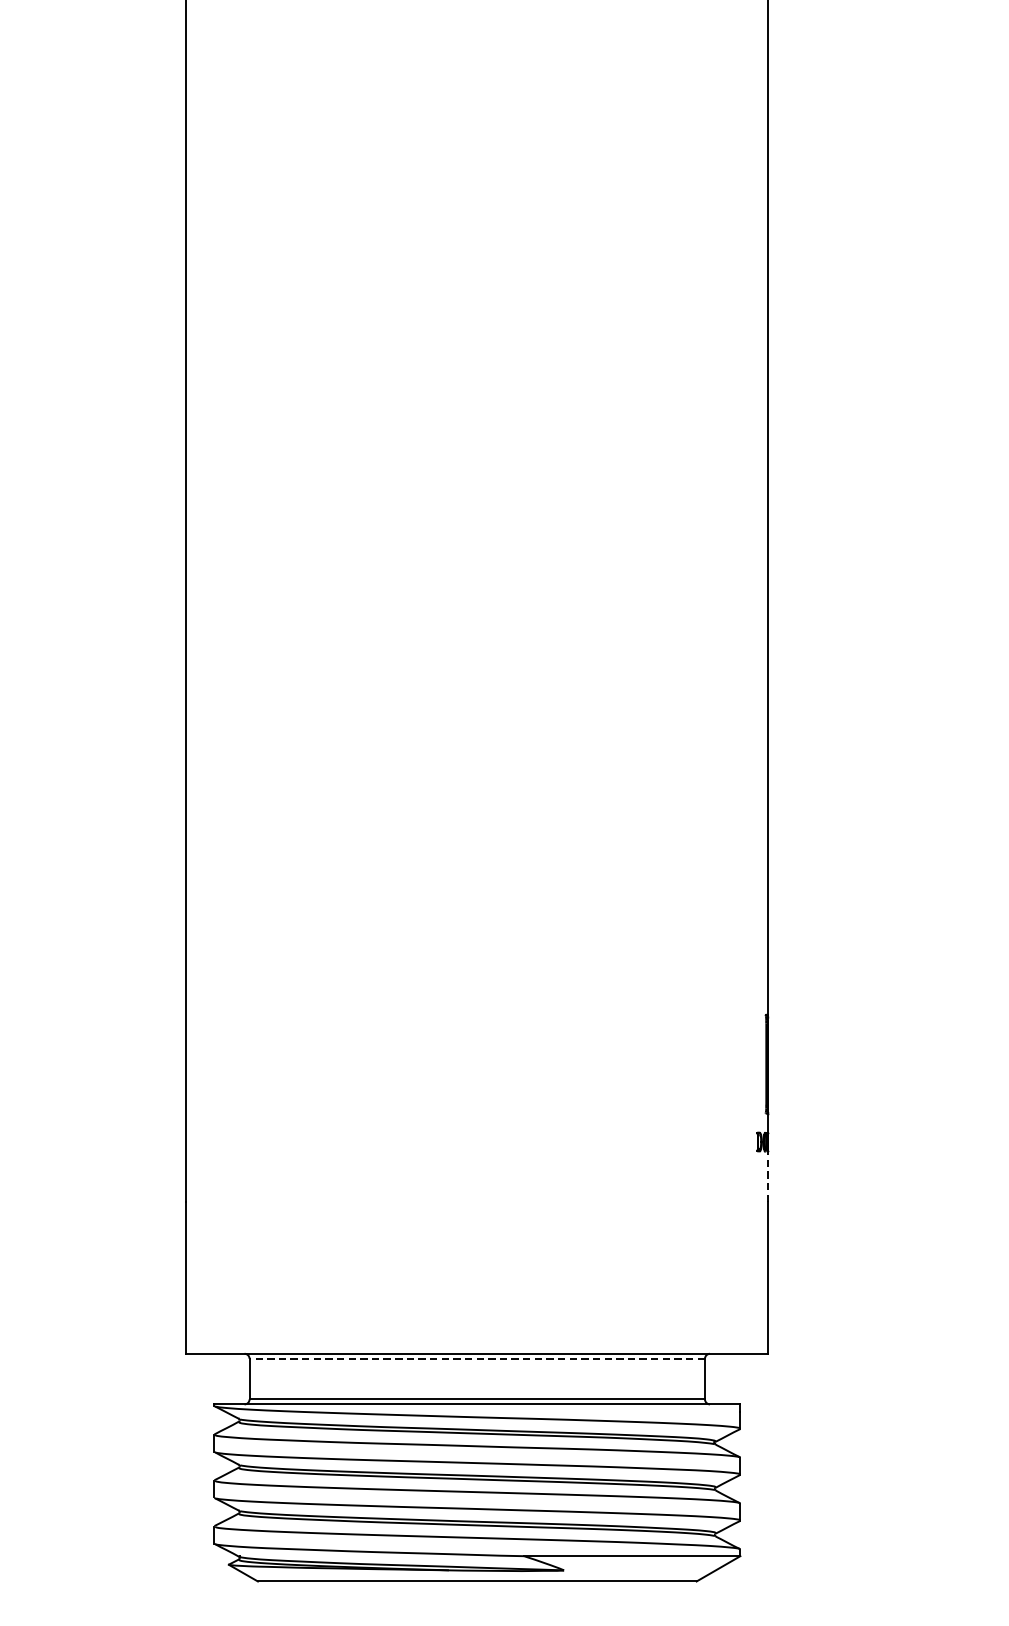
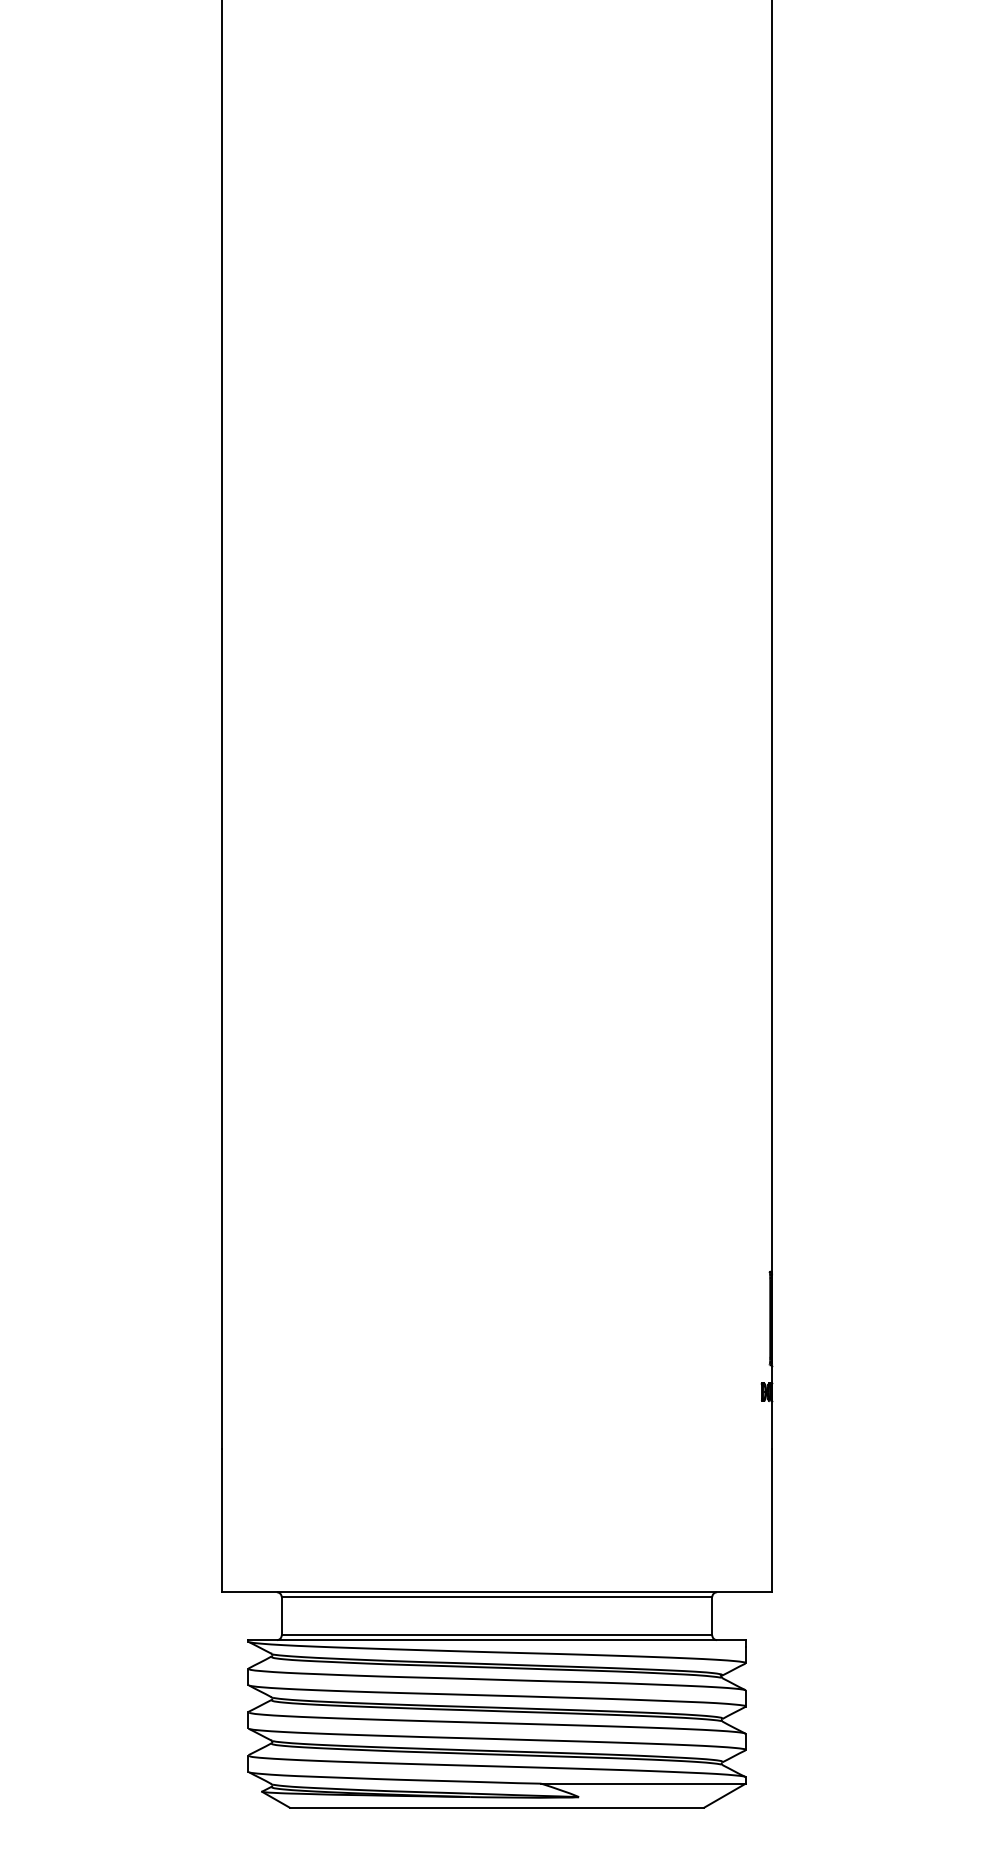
line: (768, 1176) -> (772, 1424), dashed -> solid
line: (476, 1359) -> (496, 1597), dashed -> solid

